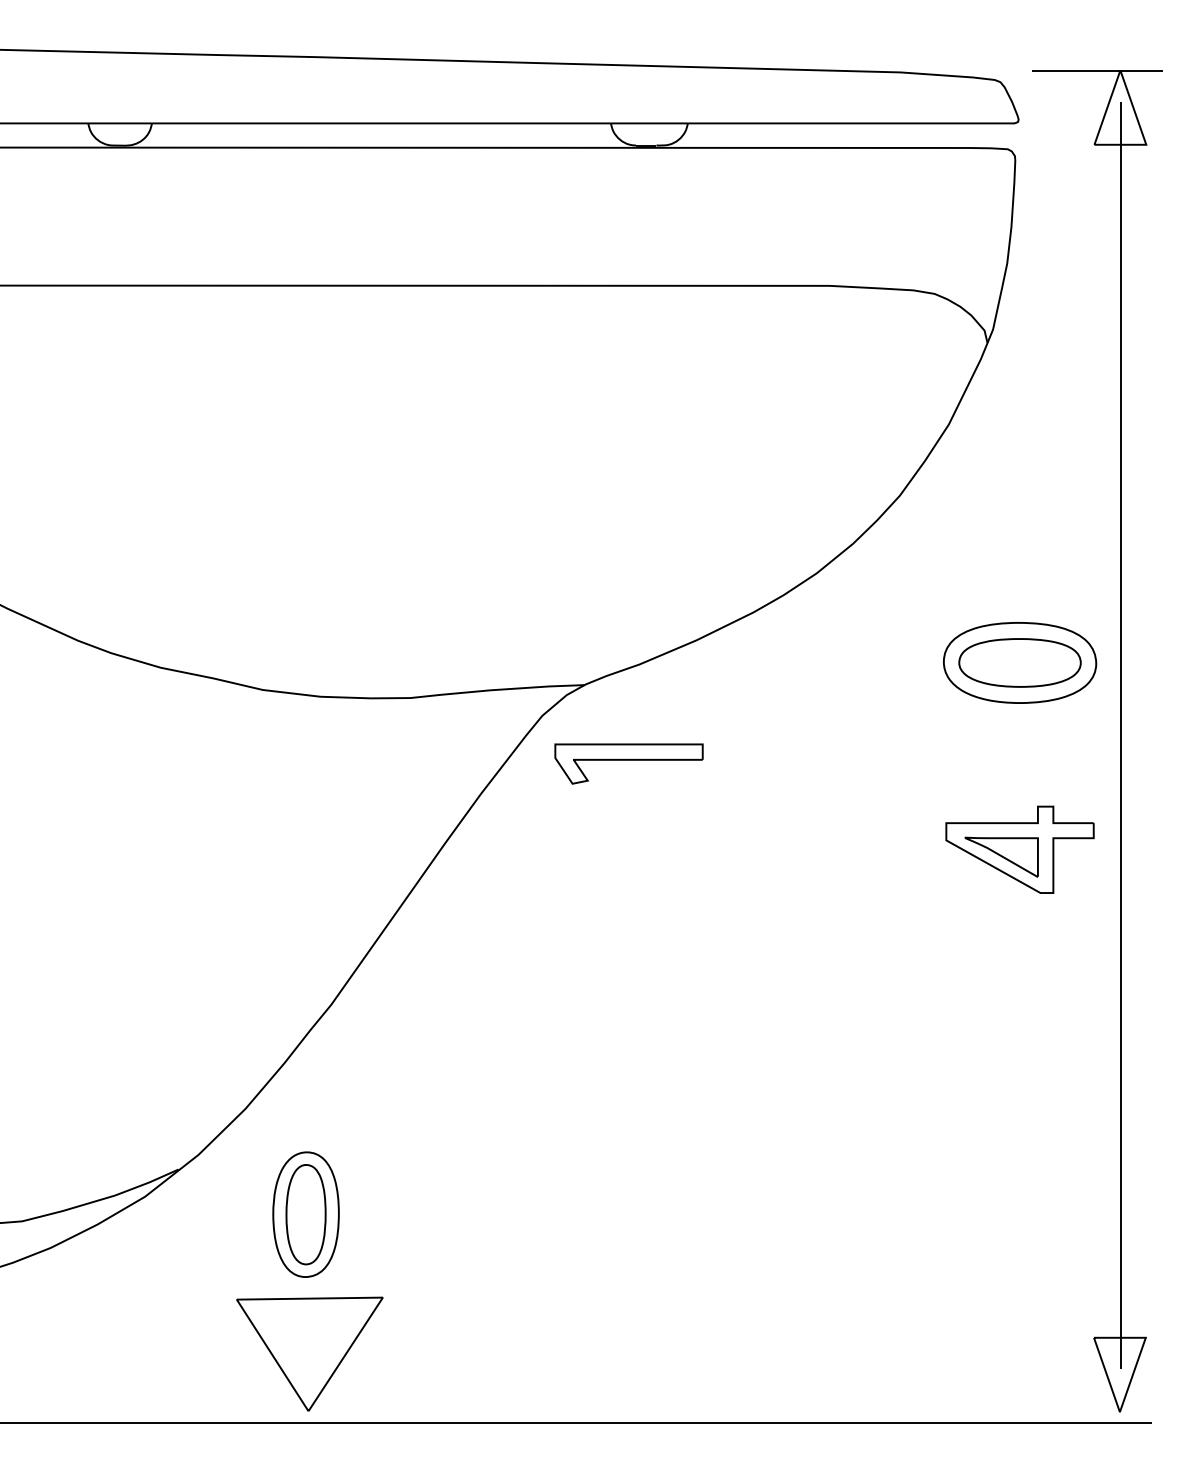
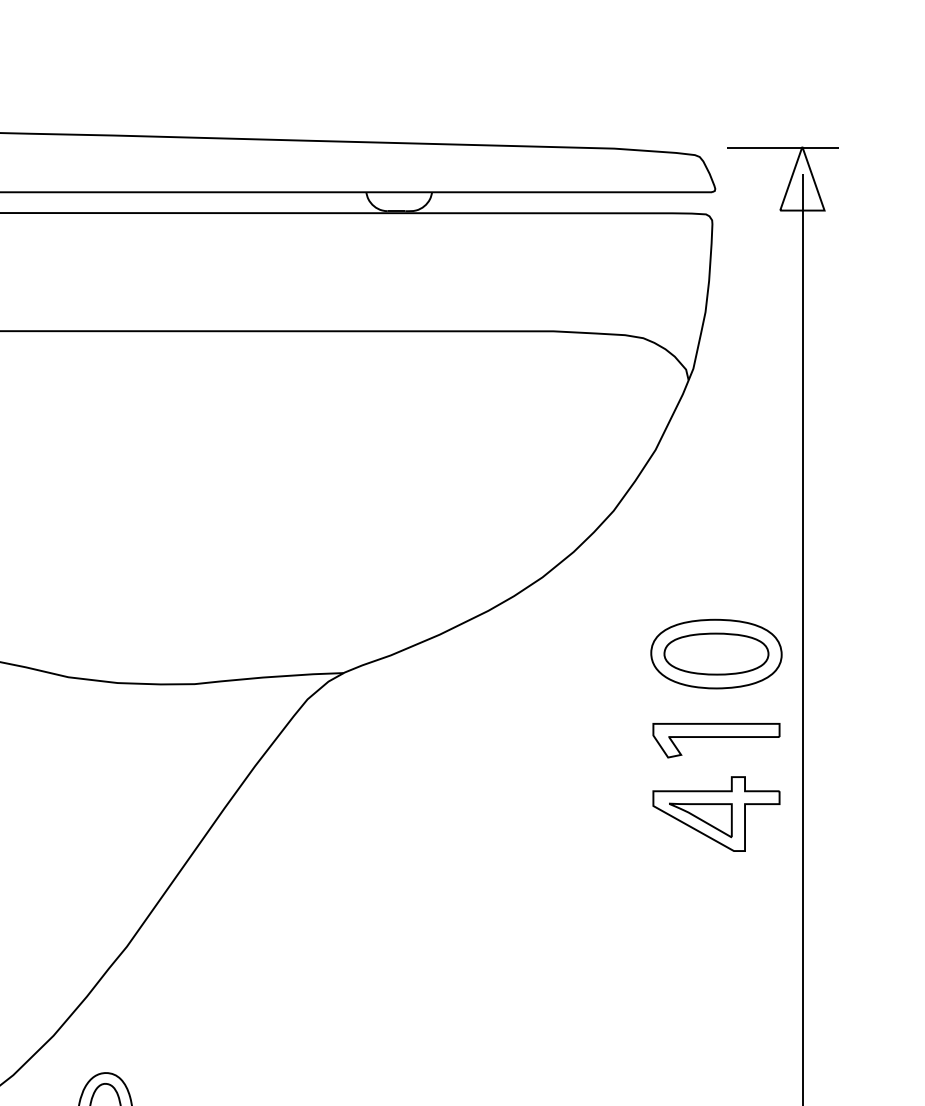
part: (628, 763) -> (716, 740), moved

